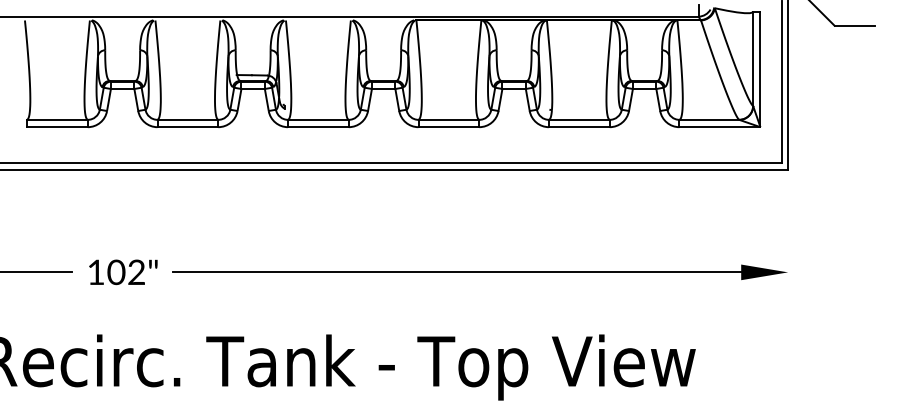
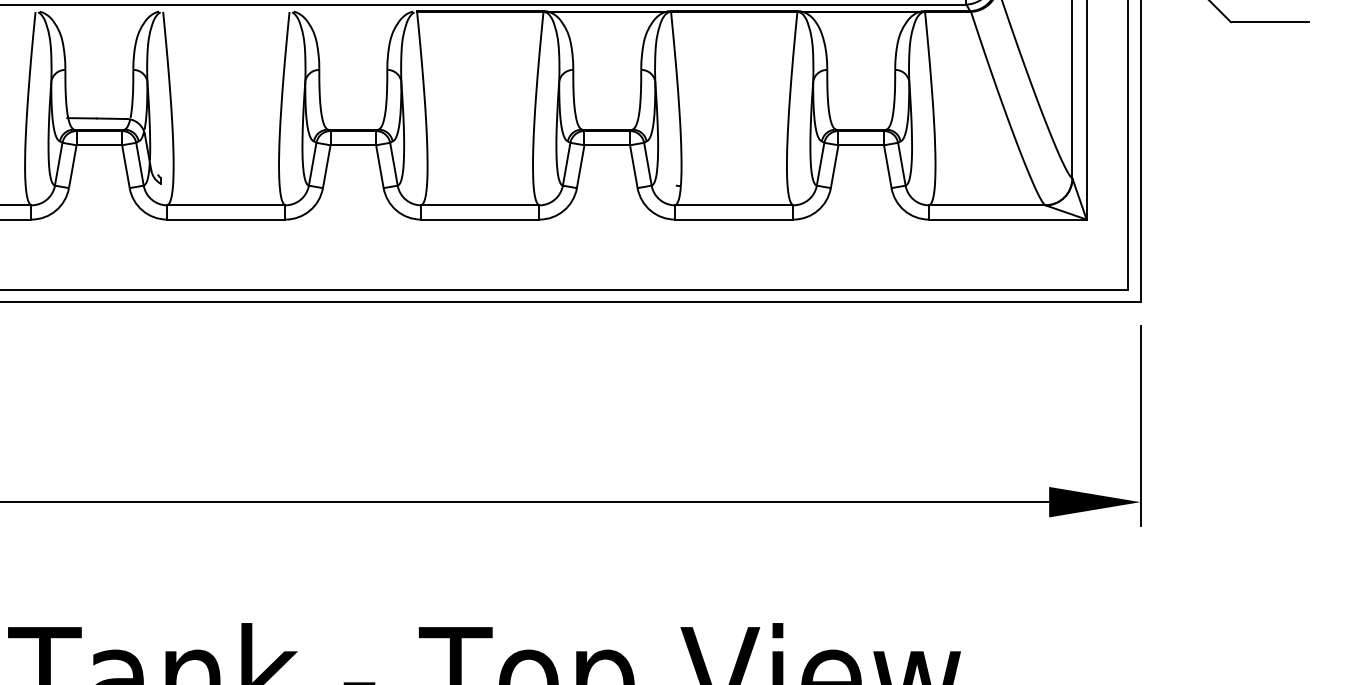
line: (788, 232) -> (1141, 424), added

